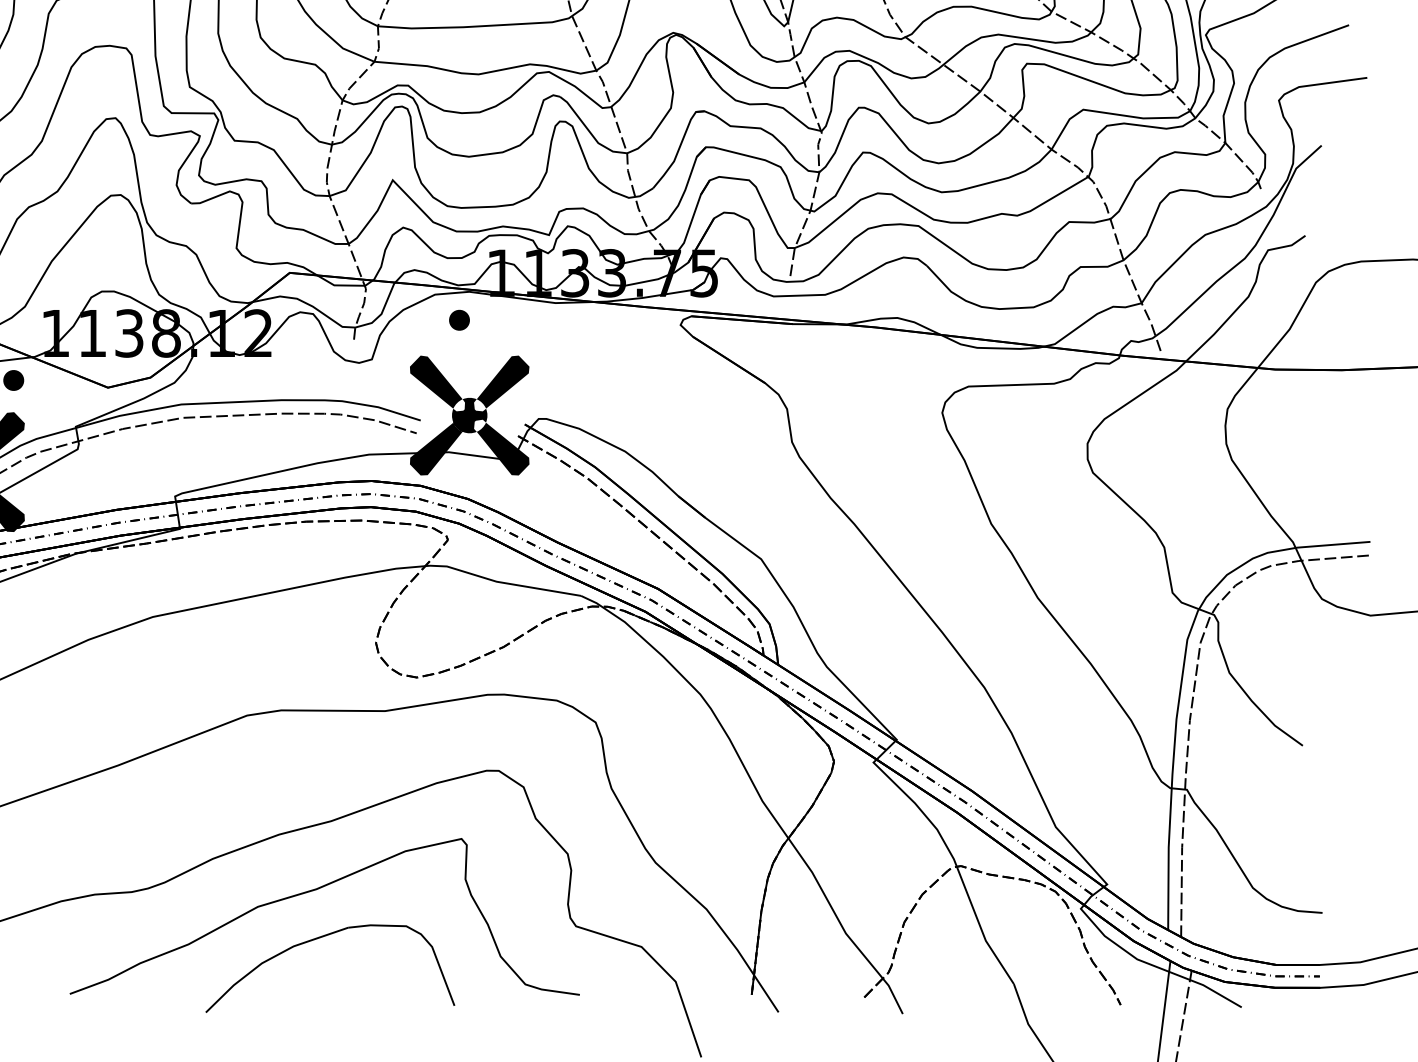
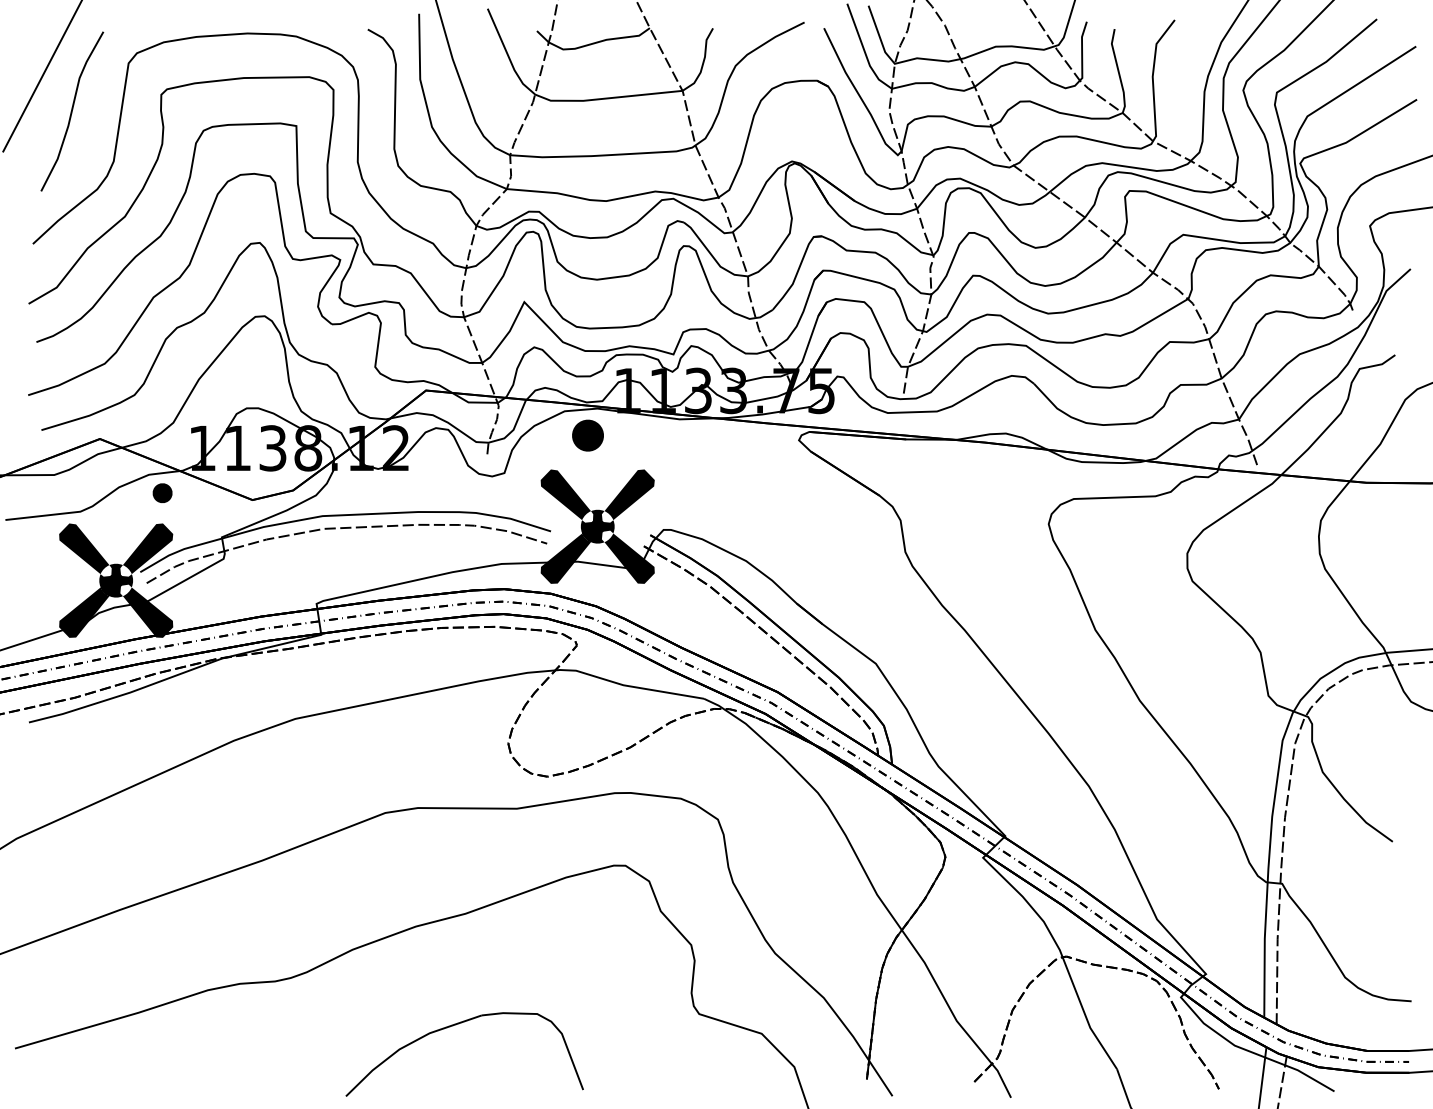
part: (458, 320) -> (587, 435), size x1.6
curve: (317, 890) -> (452, 979), removed

